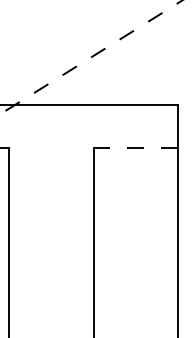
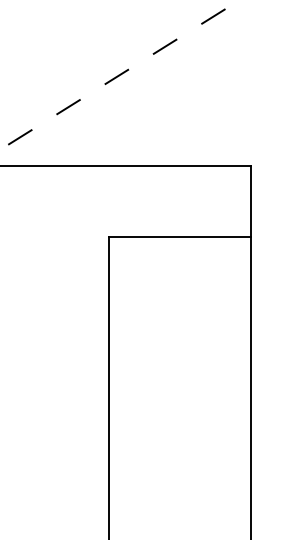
line: (135, 147) -> (179, 236), dashed -> solid

